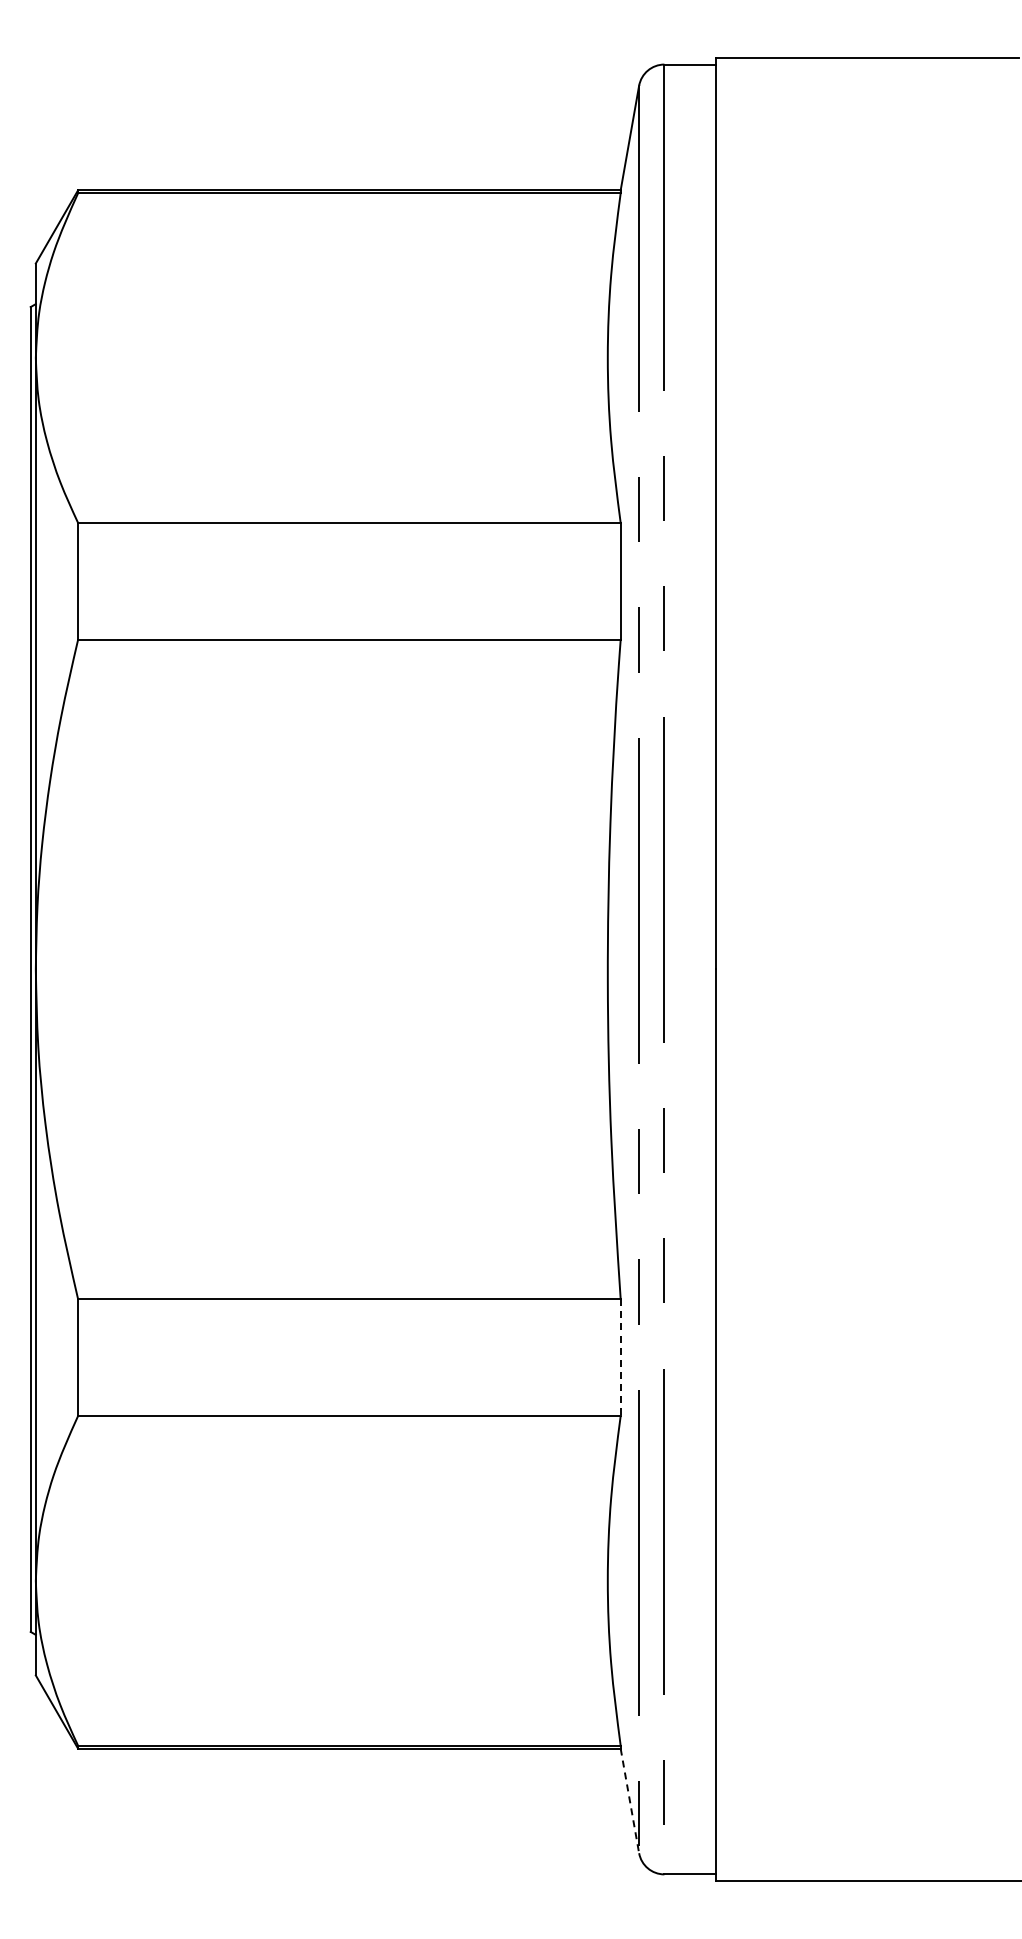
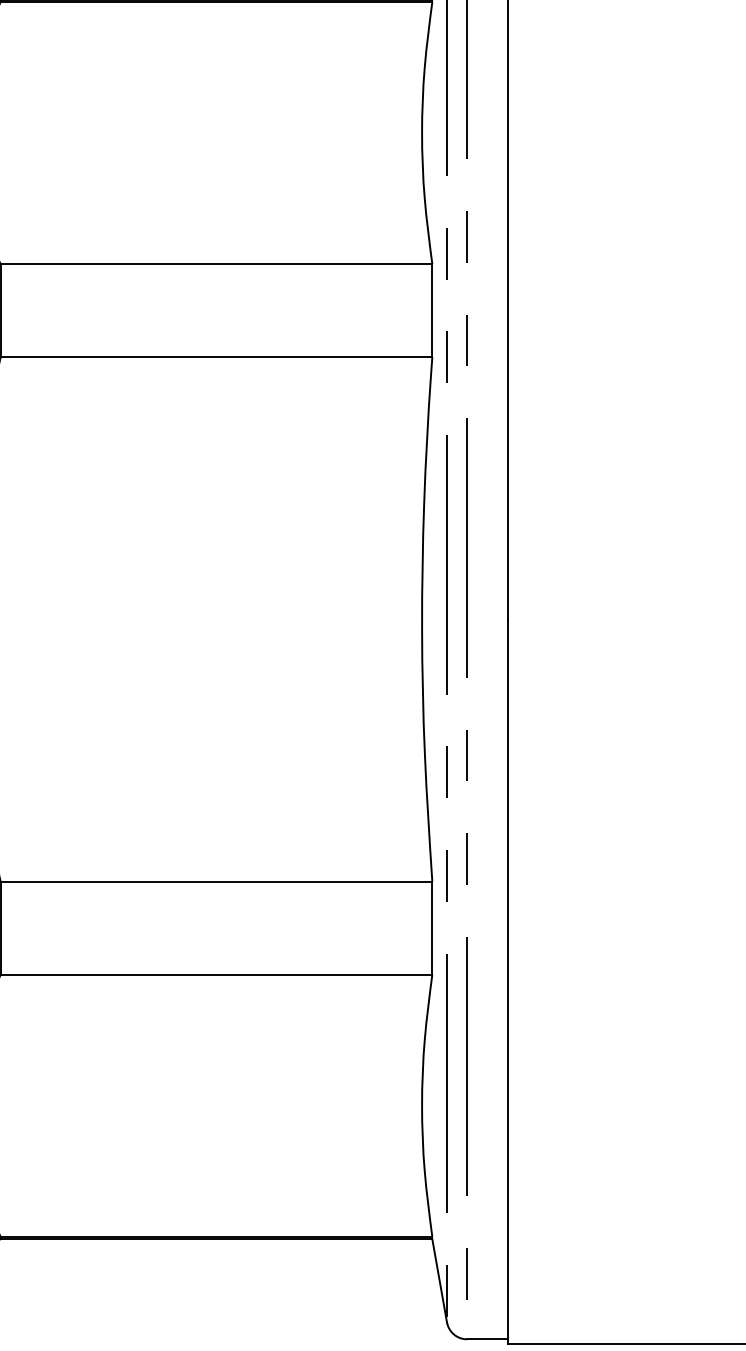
line: (620, 1358) -> (432, 928), dashed -> solid
line: (629, 1801) -> (439, 1281), dashed -> solid

